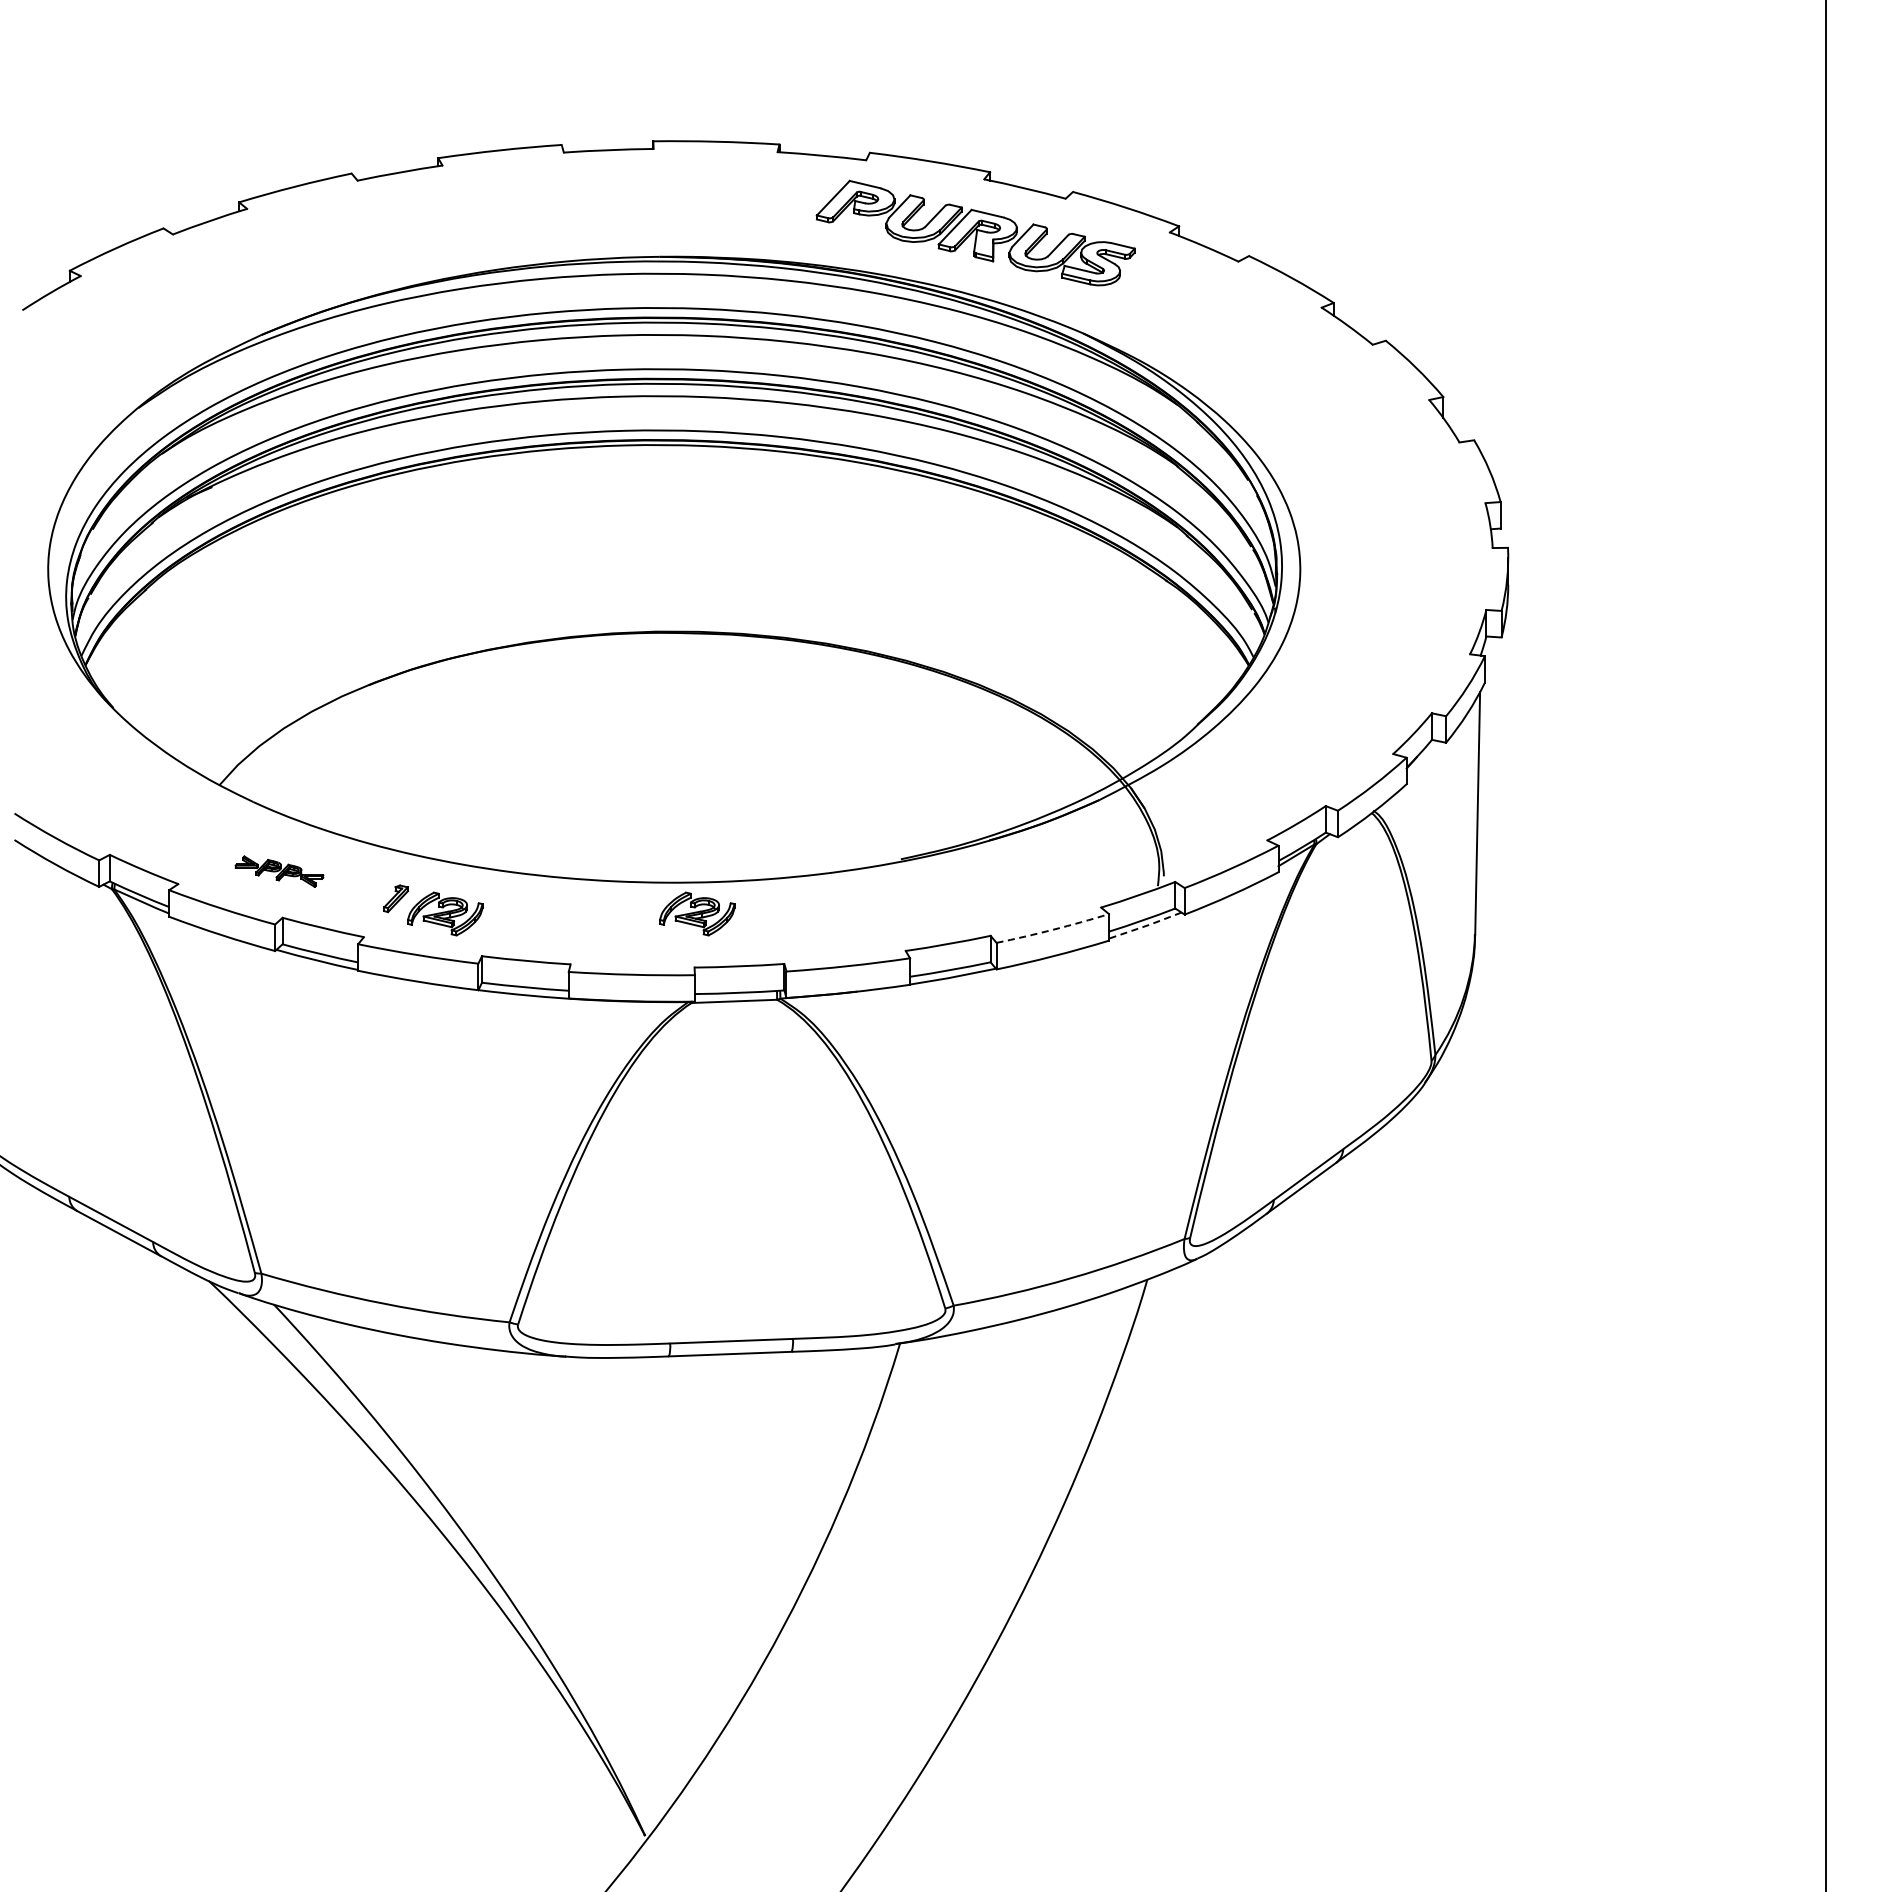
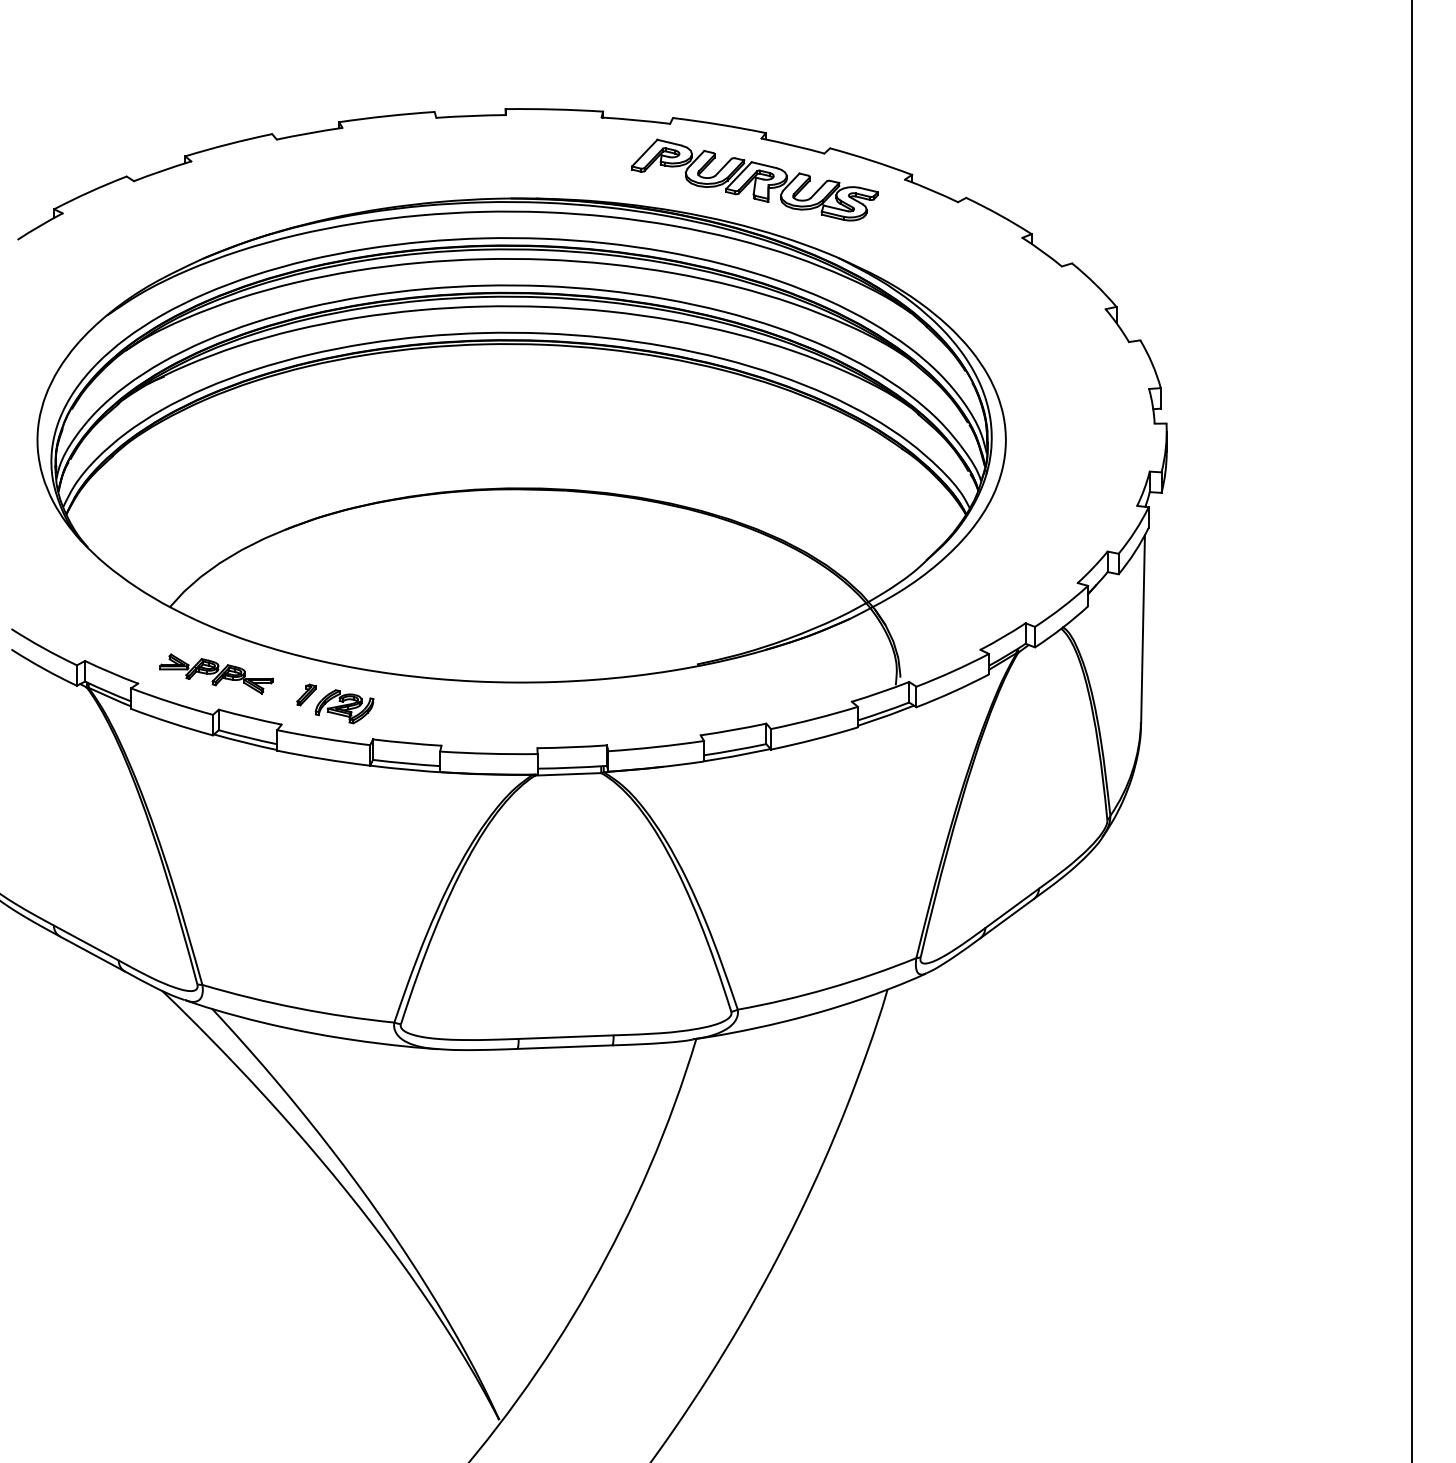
part: (279, 871) -> (216, 673), size x1.67
part: (697, 913) -> (539, 706), removed
line: (1145, 926) -> (886, 716), dashed -> solid
arc: (1053, 929) -> (815, 718), dashed -> solid

